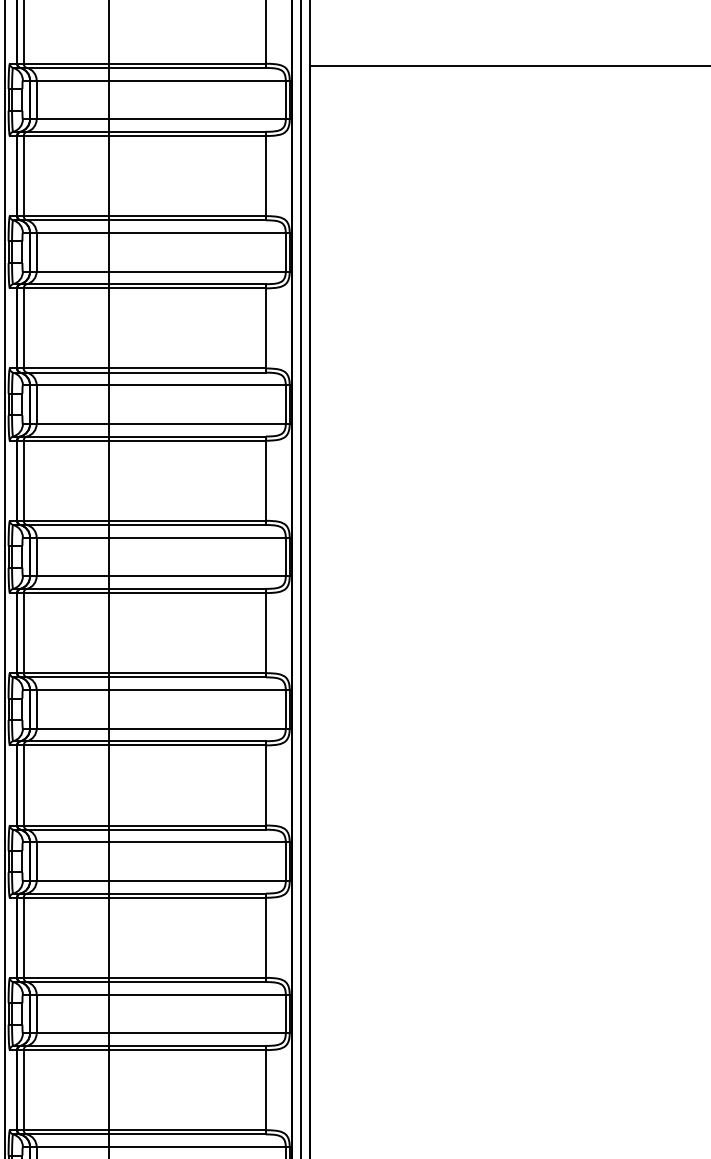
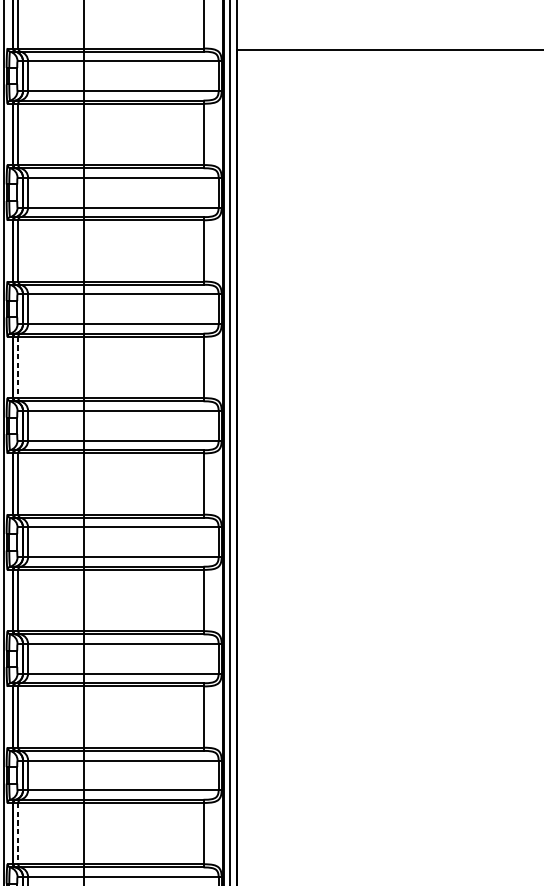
line: (23, 481) -> (18, 368), solid -> dashed
line: (23, 1090) -> (18, 833), solid -> dashed

